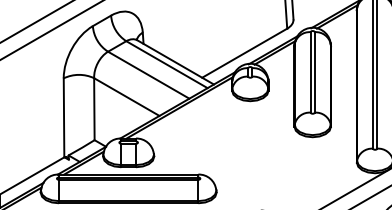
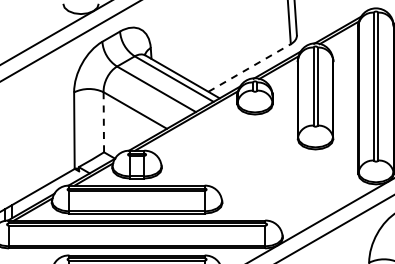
line: (244, 53) -> (249, 68), solid -> dashed
line: (94, 109) -> (103, 122), solid -> dashed

